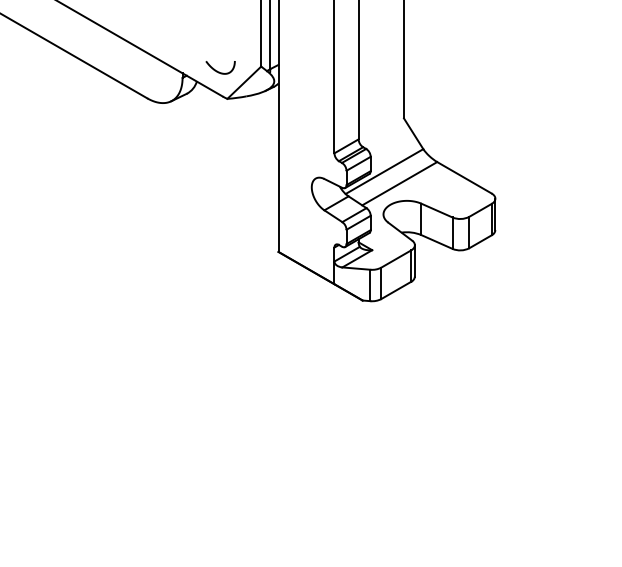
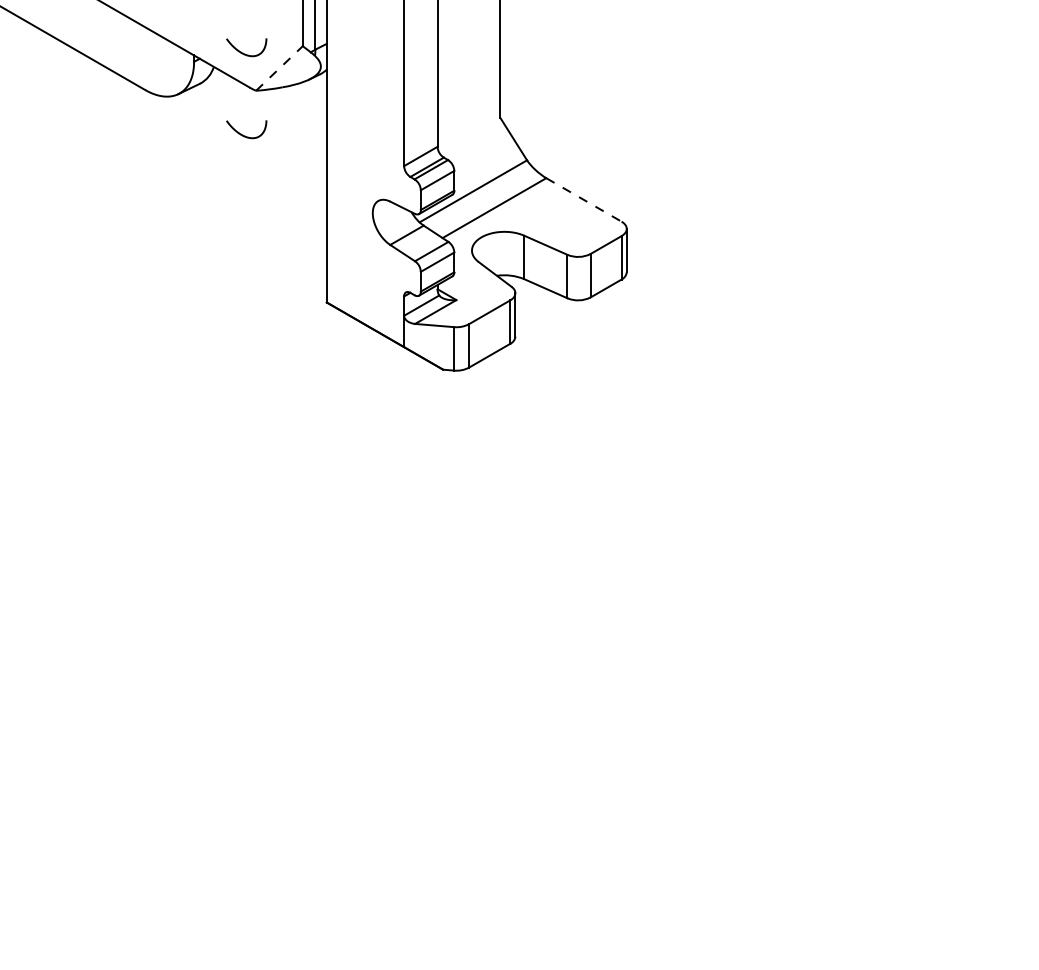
line: (244, 82) -> (279, 68), solid -> dashed
curve: (218, 130) -> (243, 134), added
line: (464, 178) -> (584, 200), solid -> dashed

